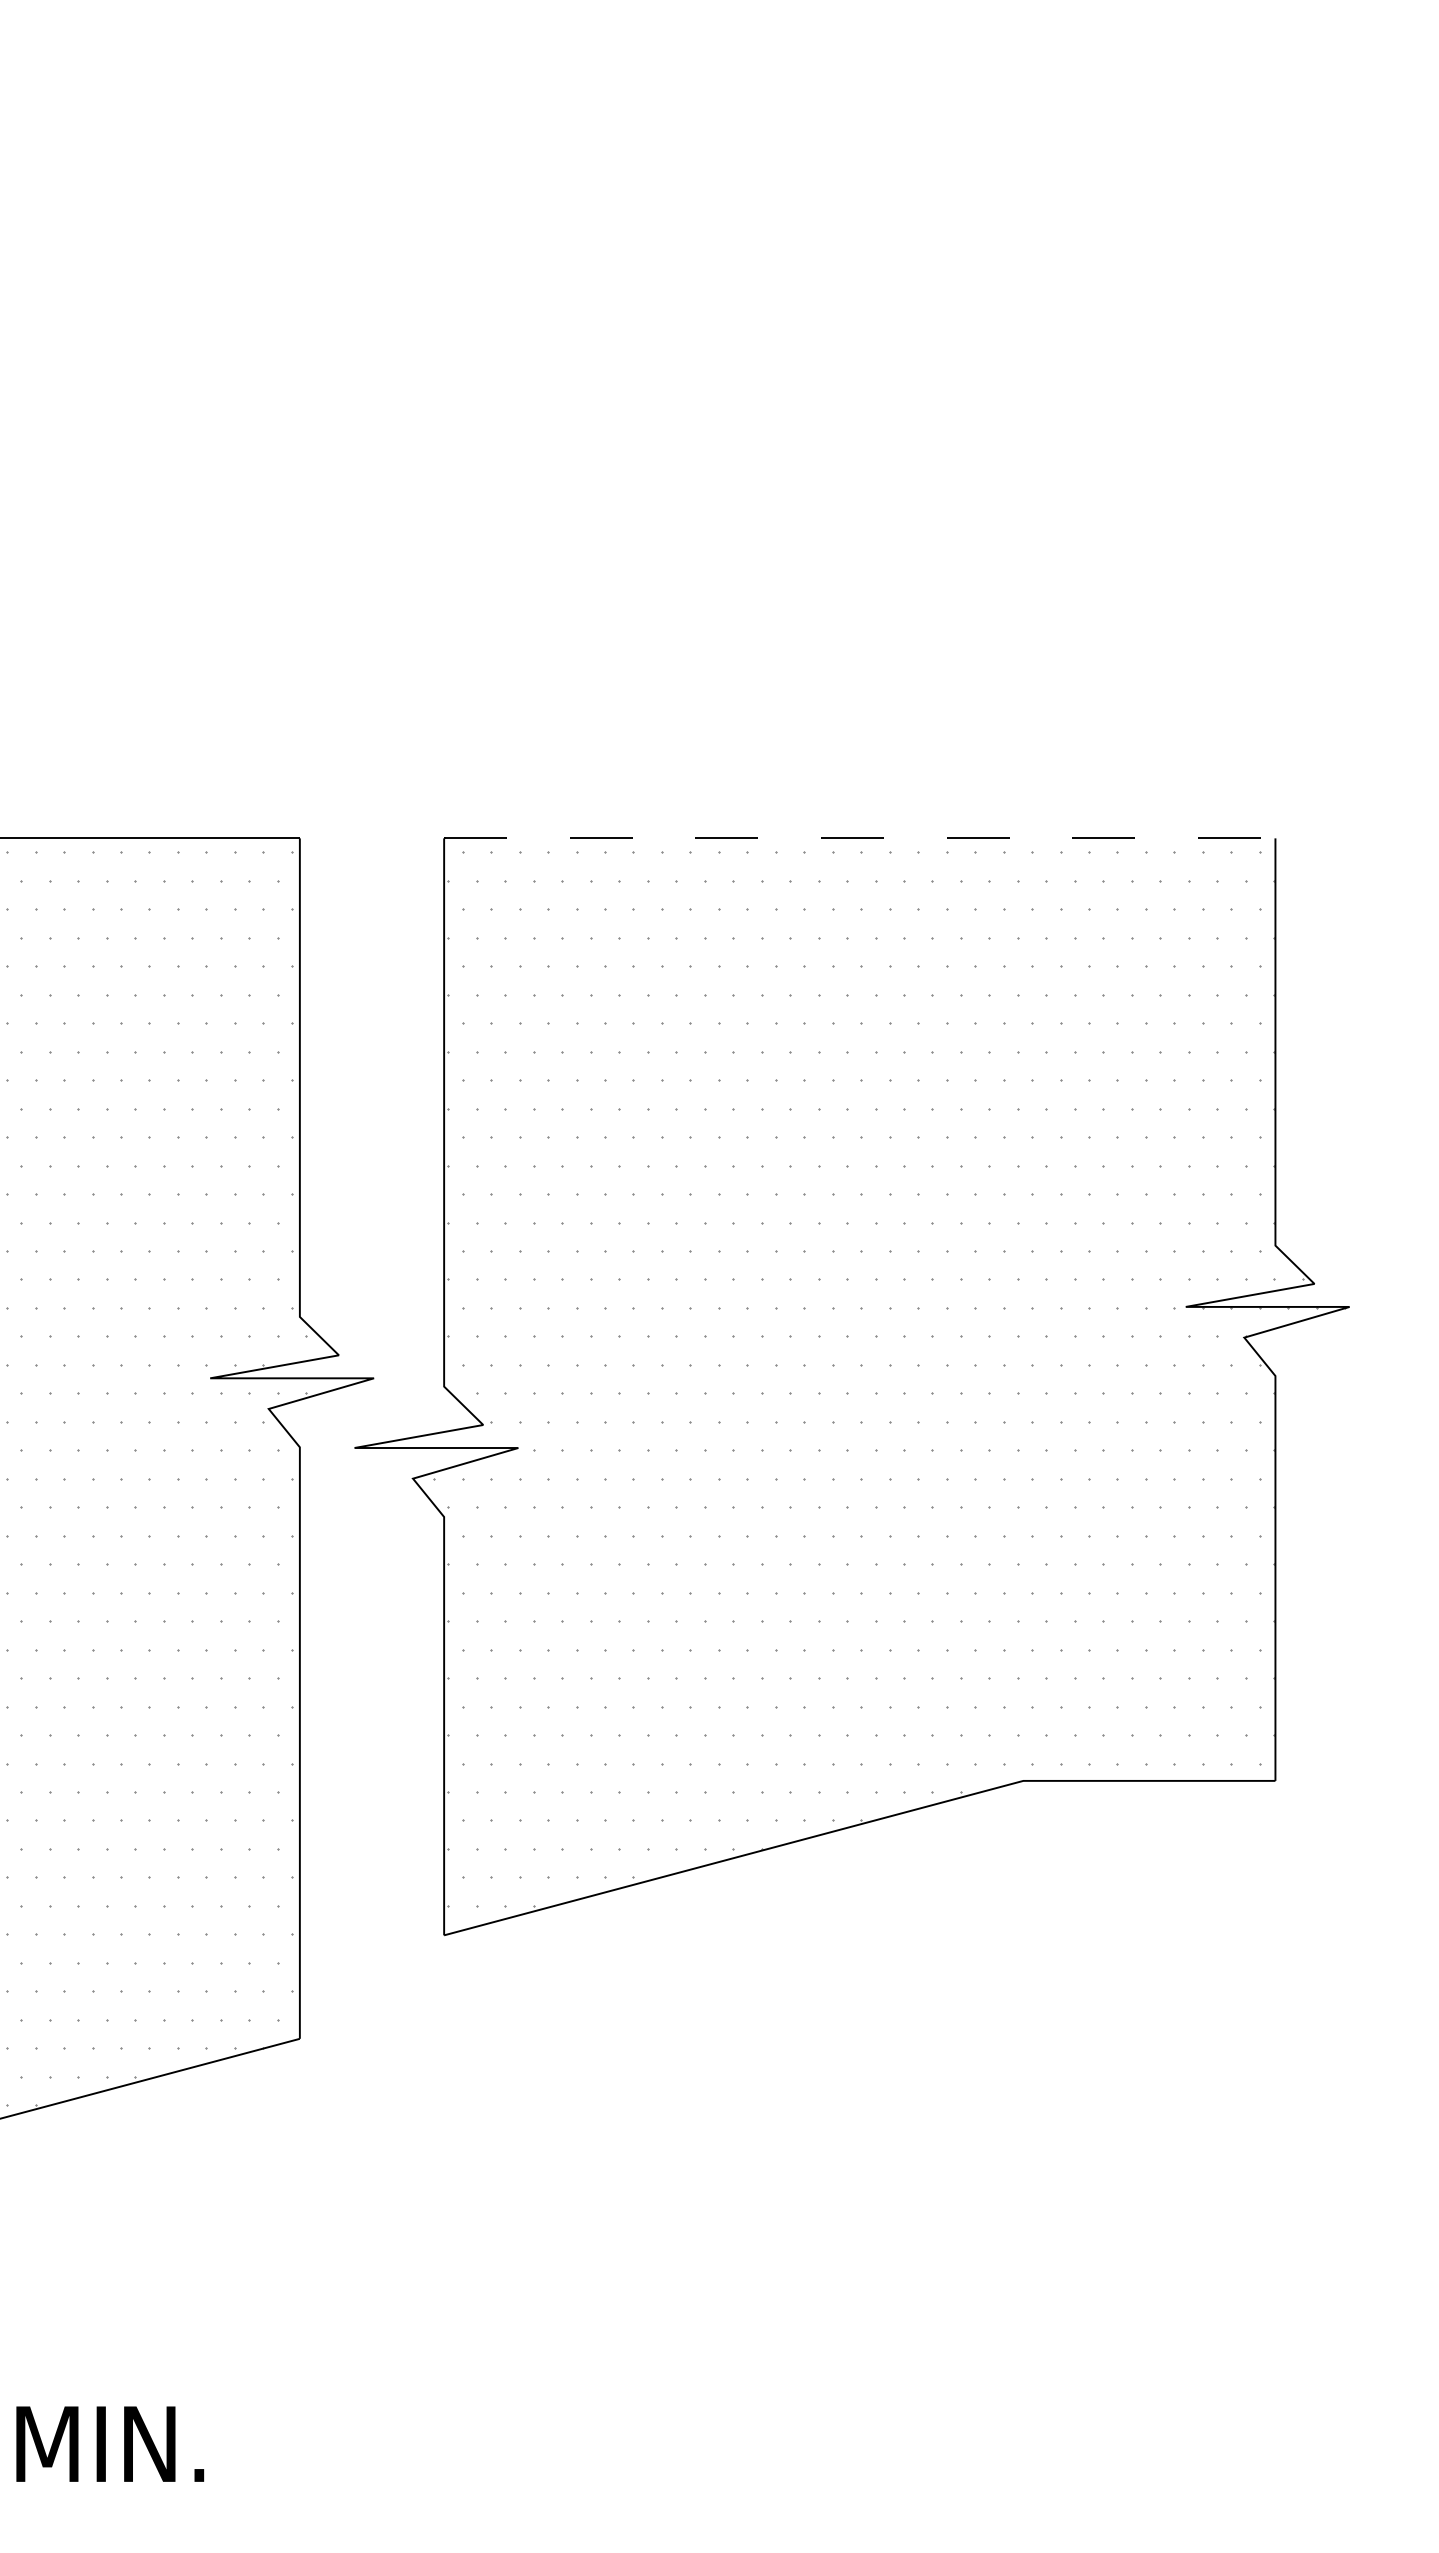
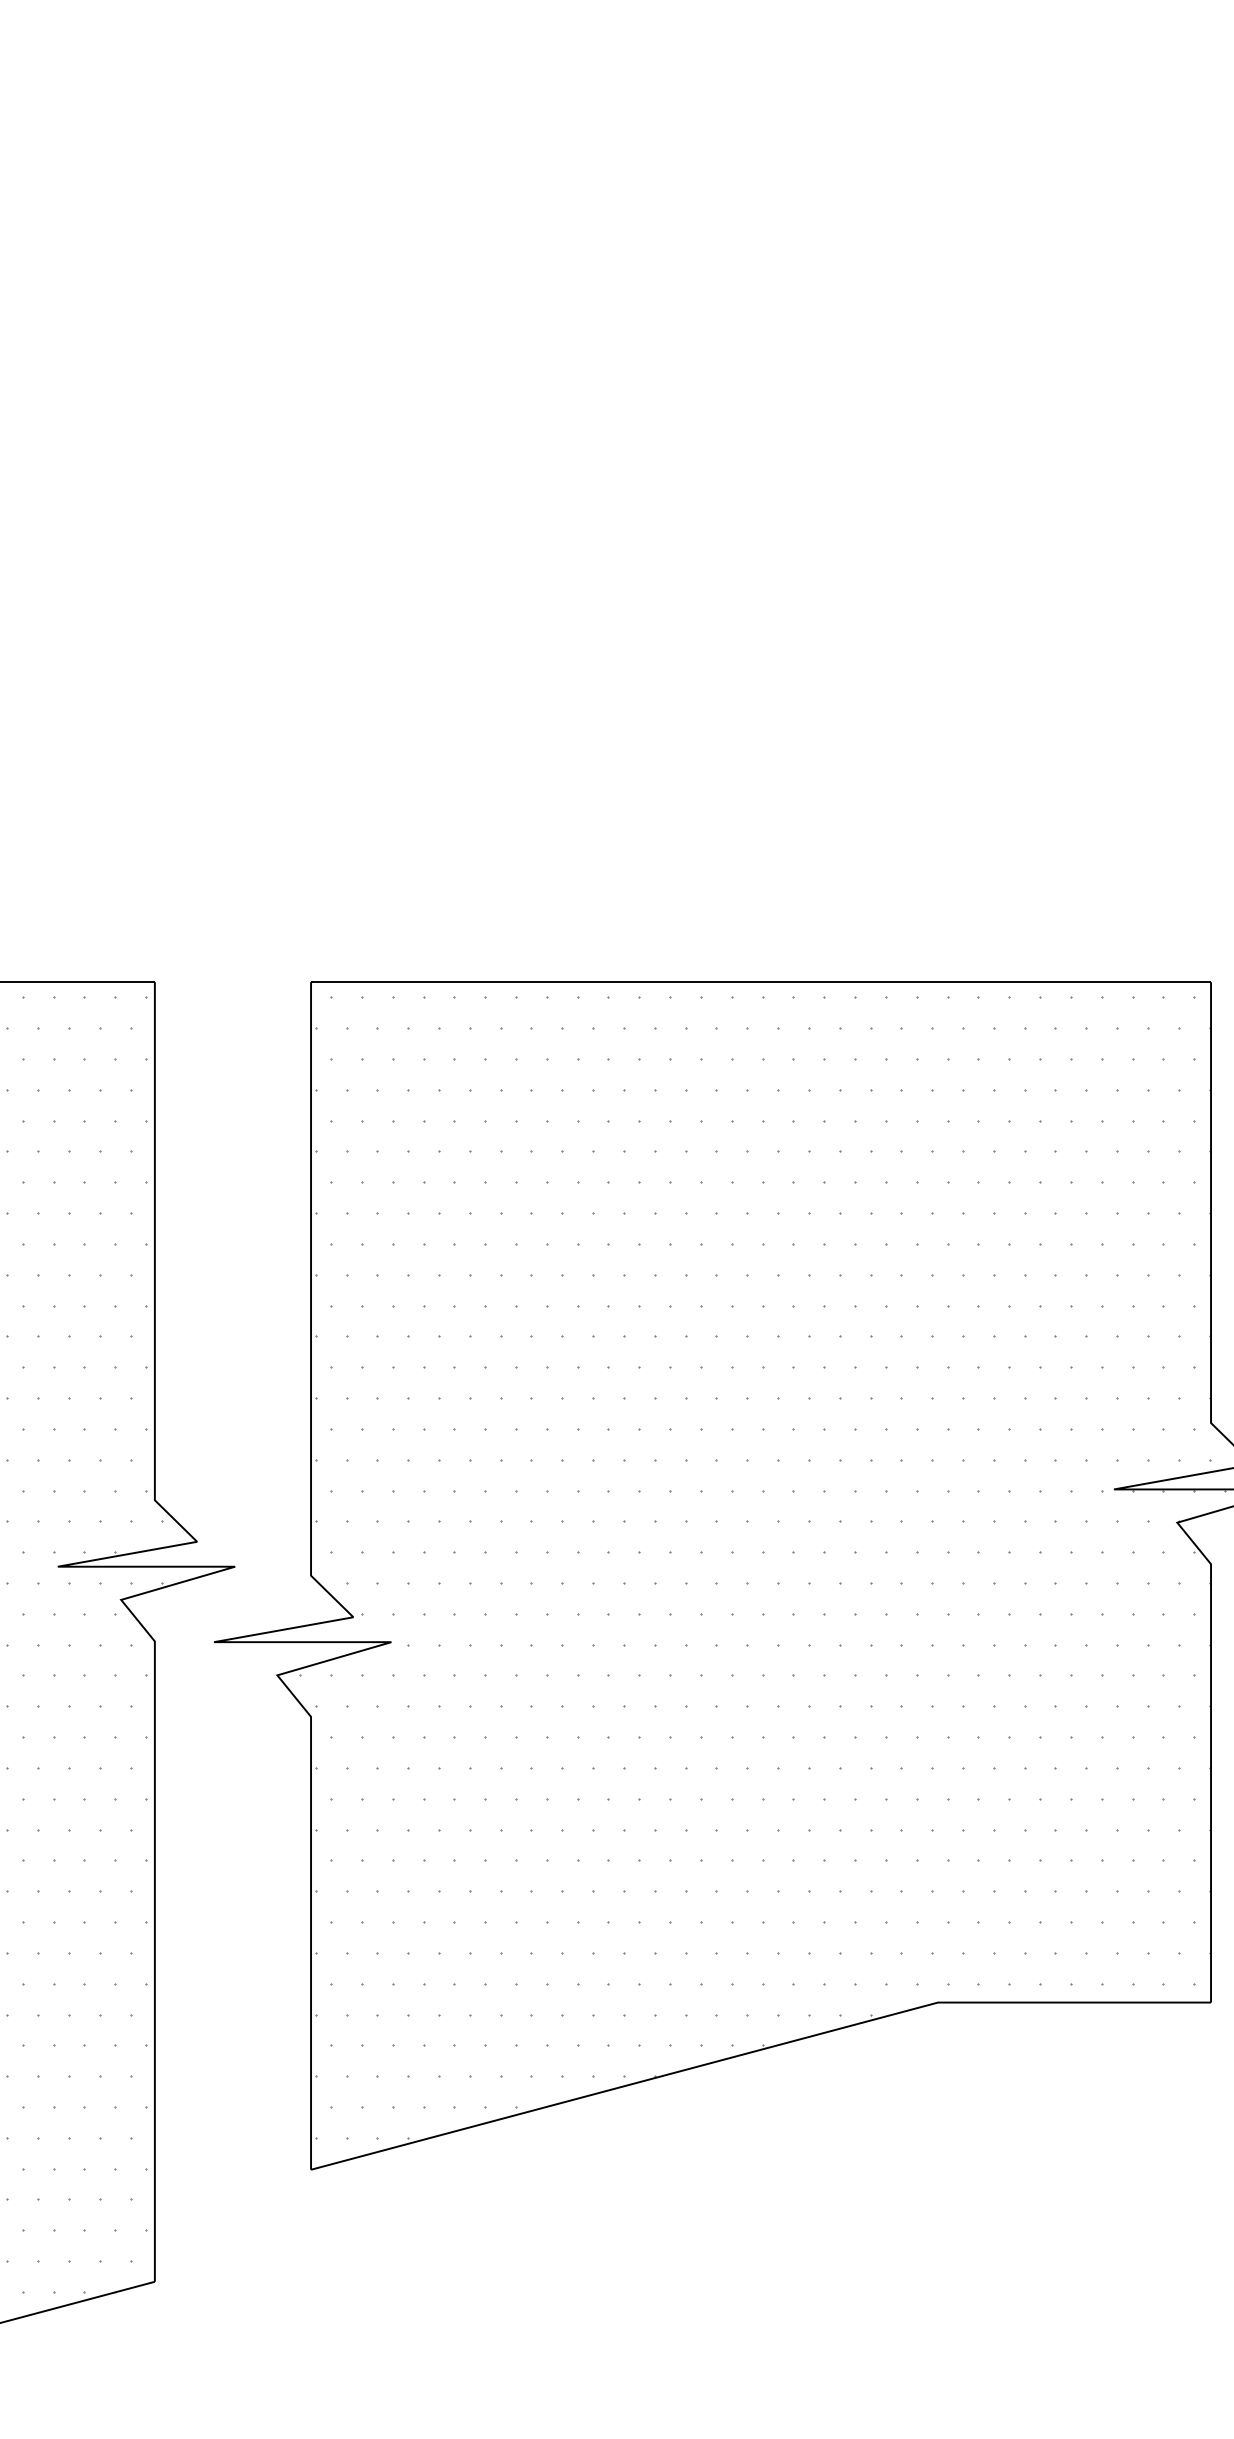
line: (859, 838) -> (760, 982), dashed -> solid

